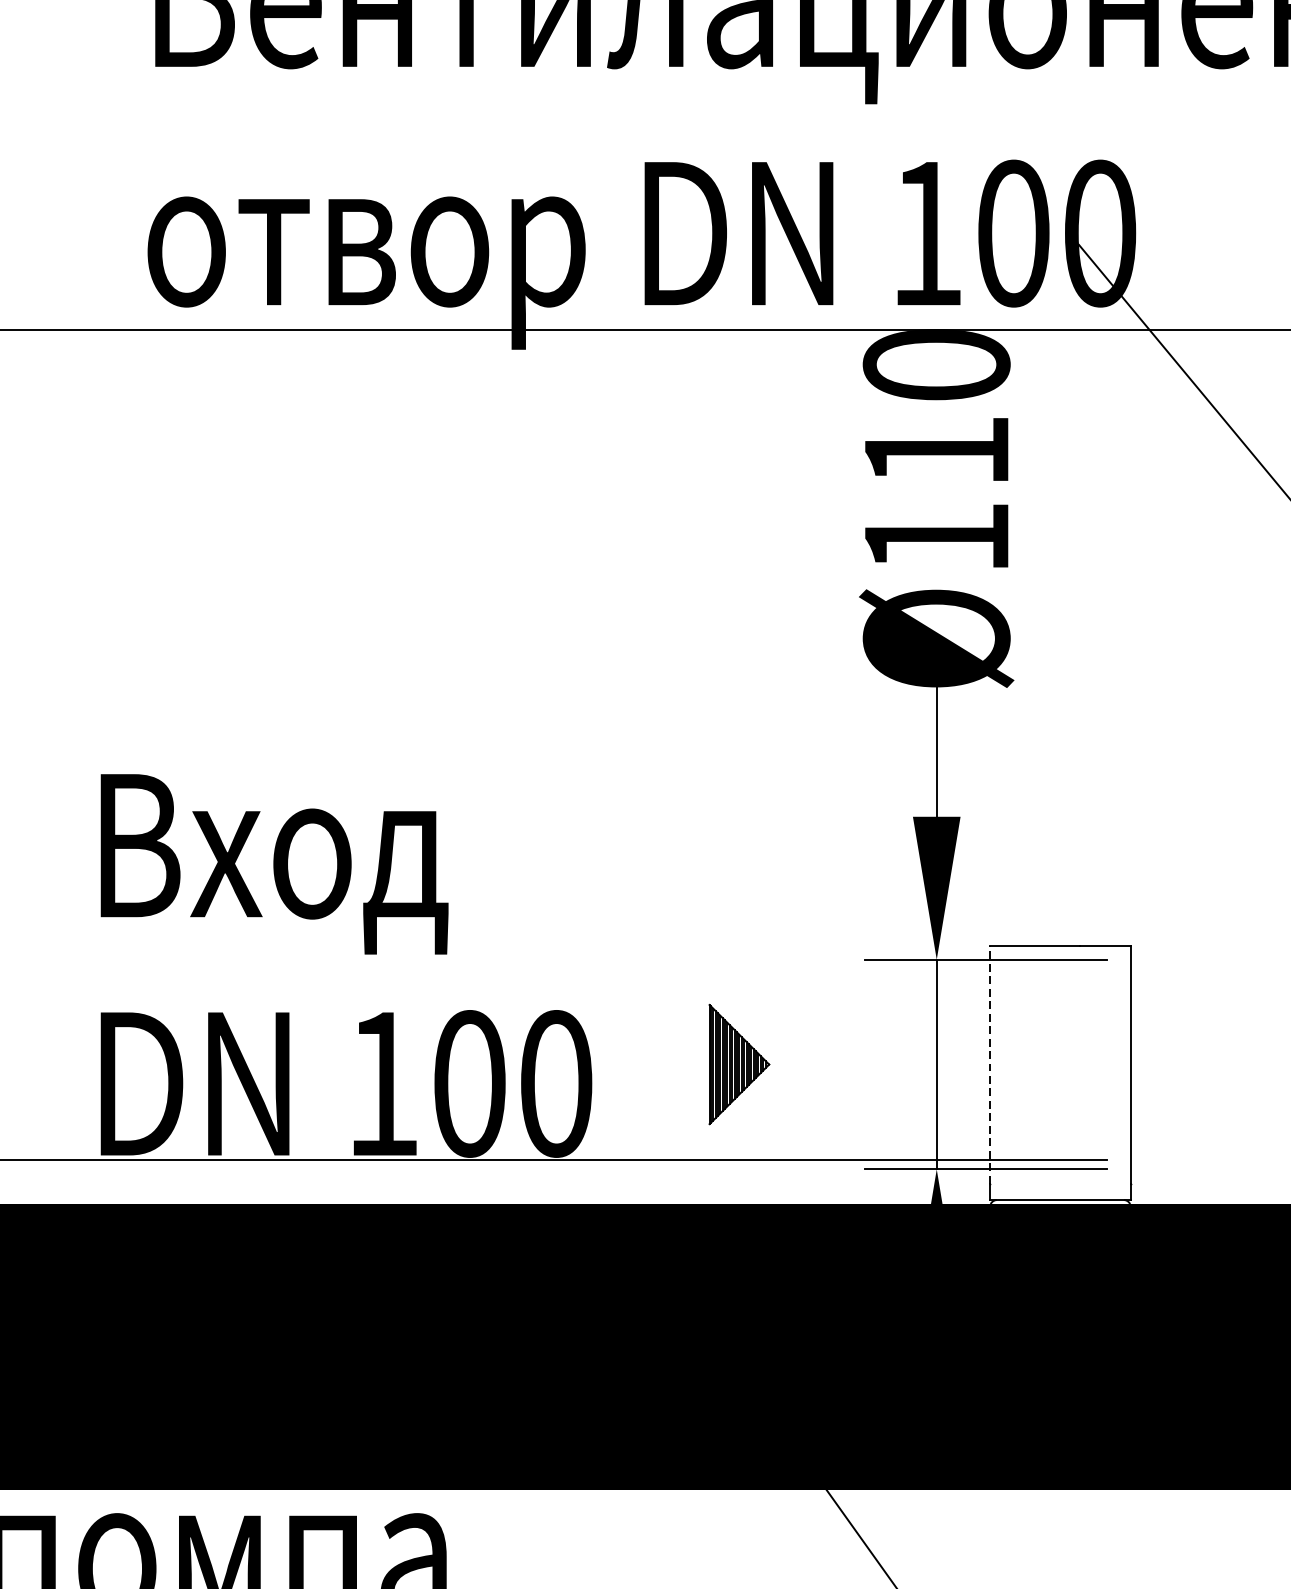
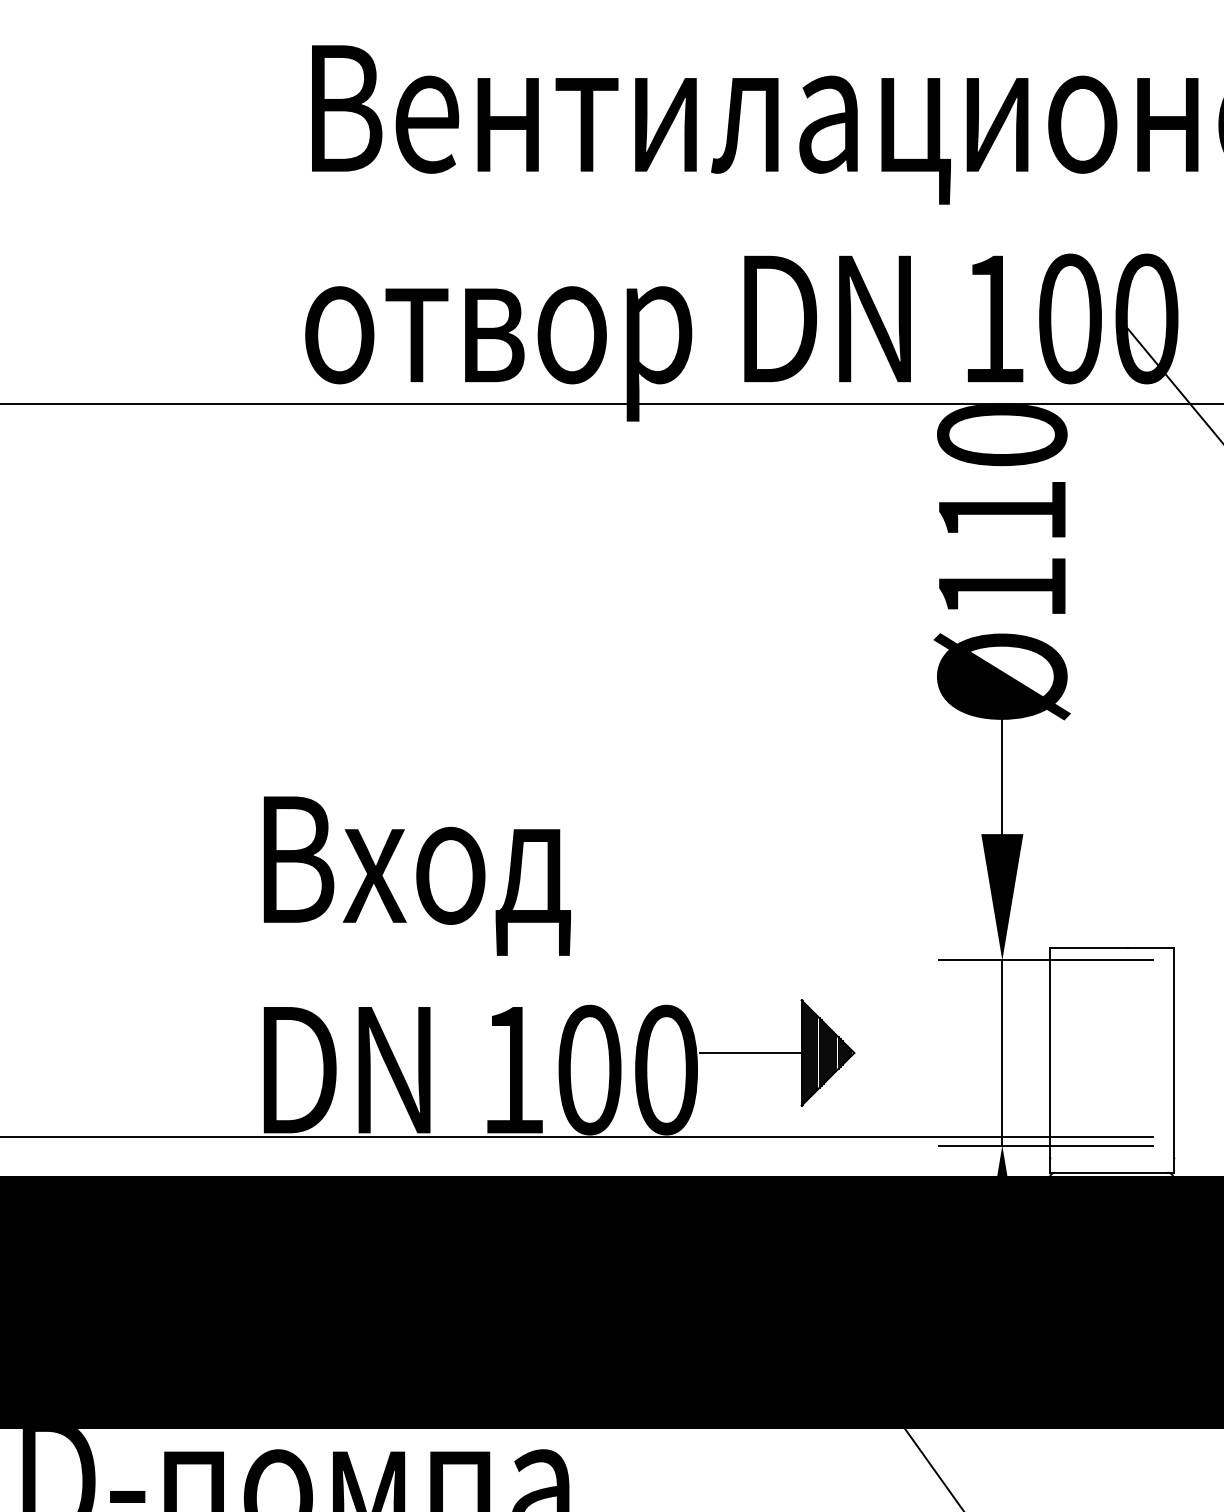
line: (990, 1063) -> (1049, 1052), dashed -> solid
line: (651, 1065) -> (750, 1053), added

